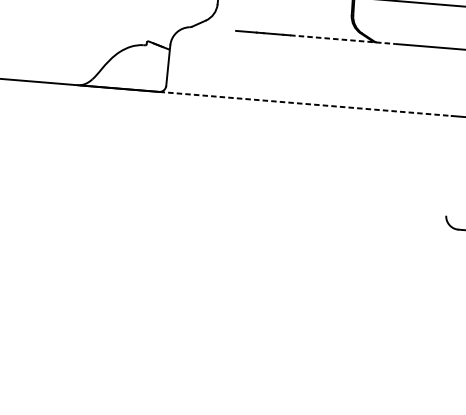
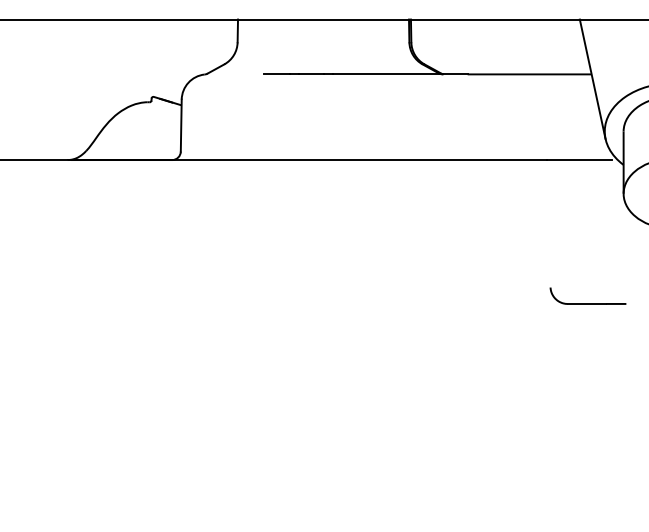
line: (342, 39) -> (400, 74), dashed -> solid
line: (305, 104) -> (360, 160), dashed -> solid

